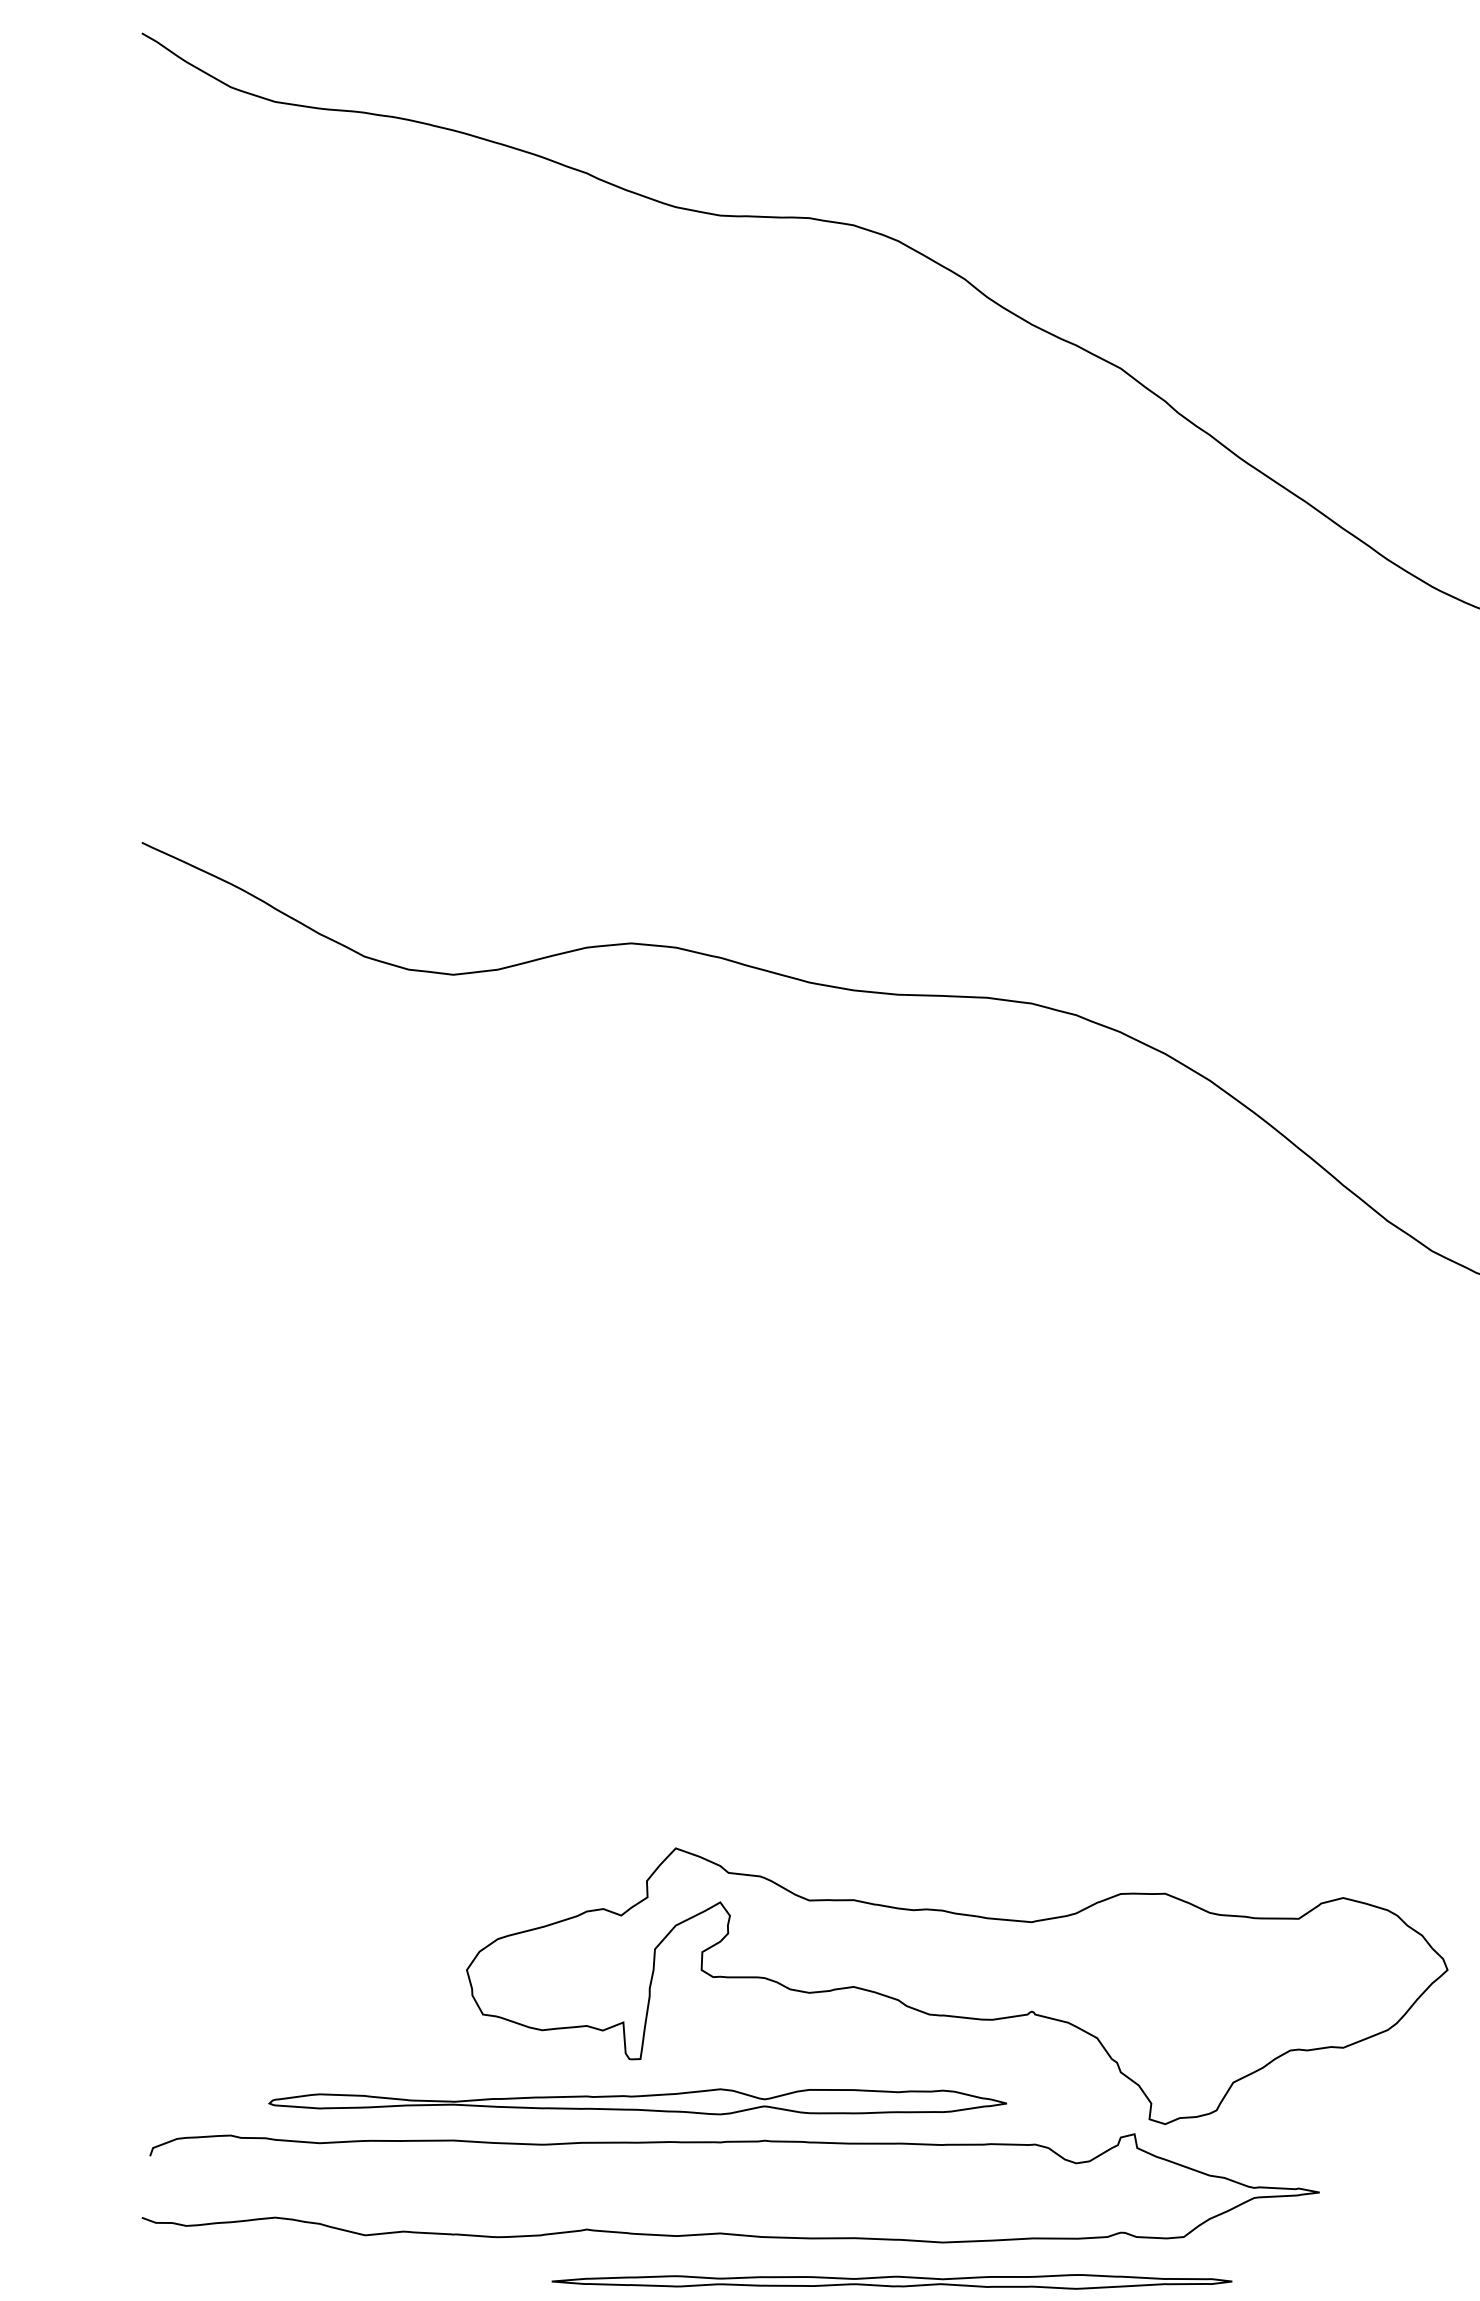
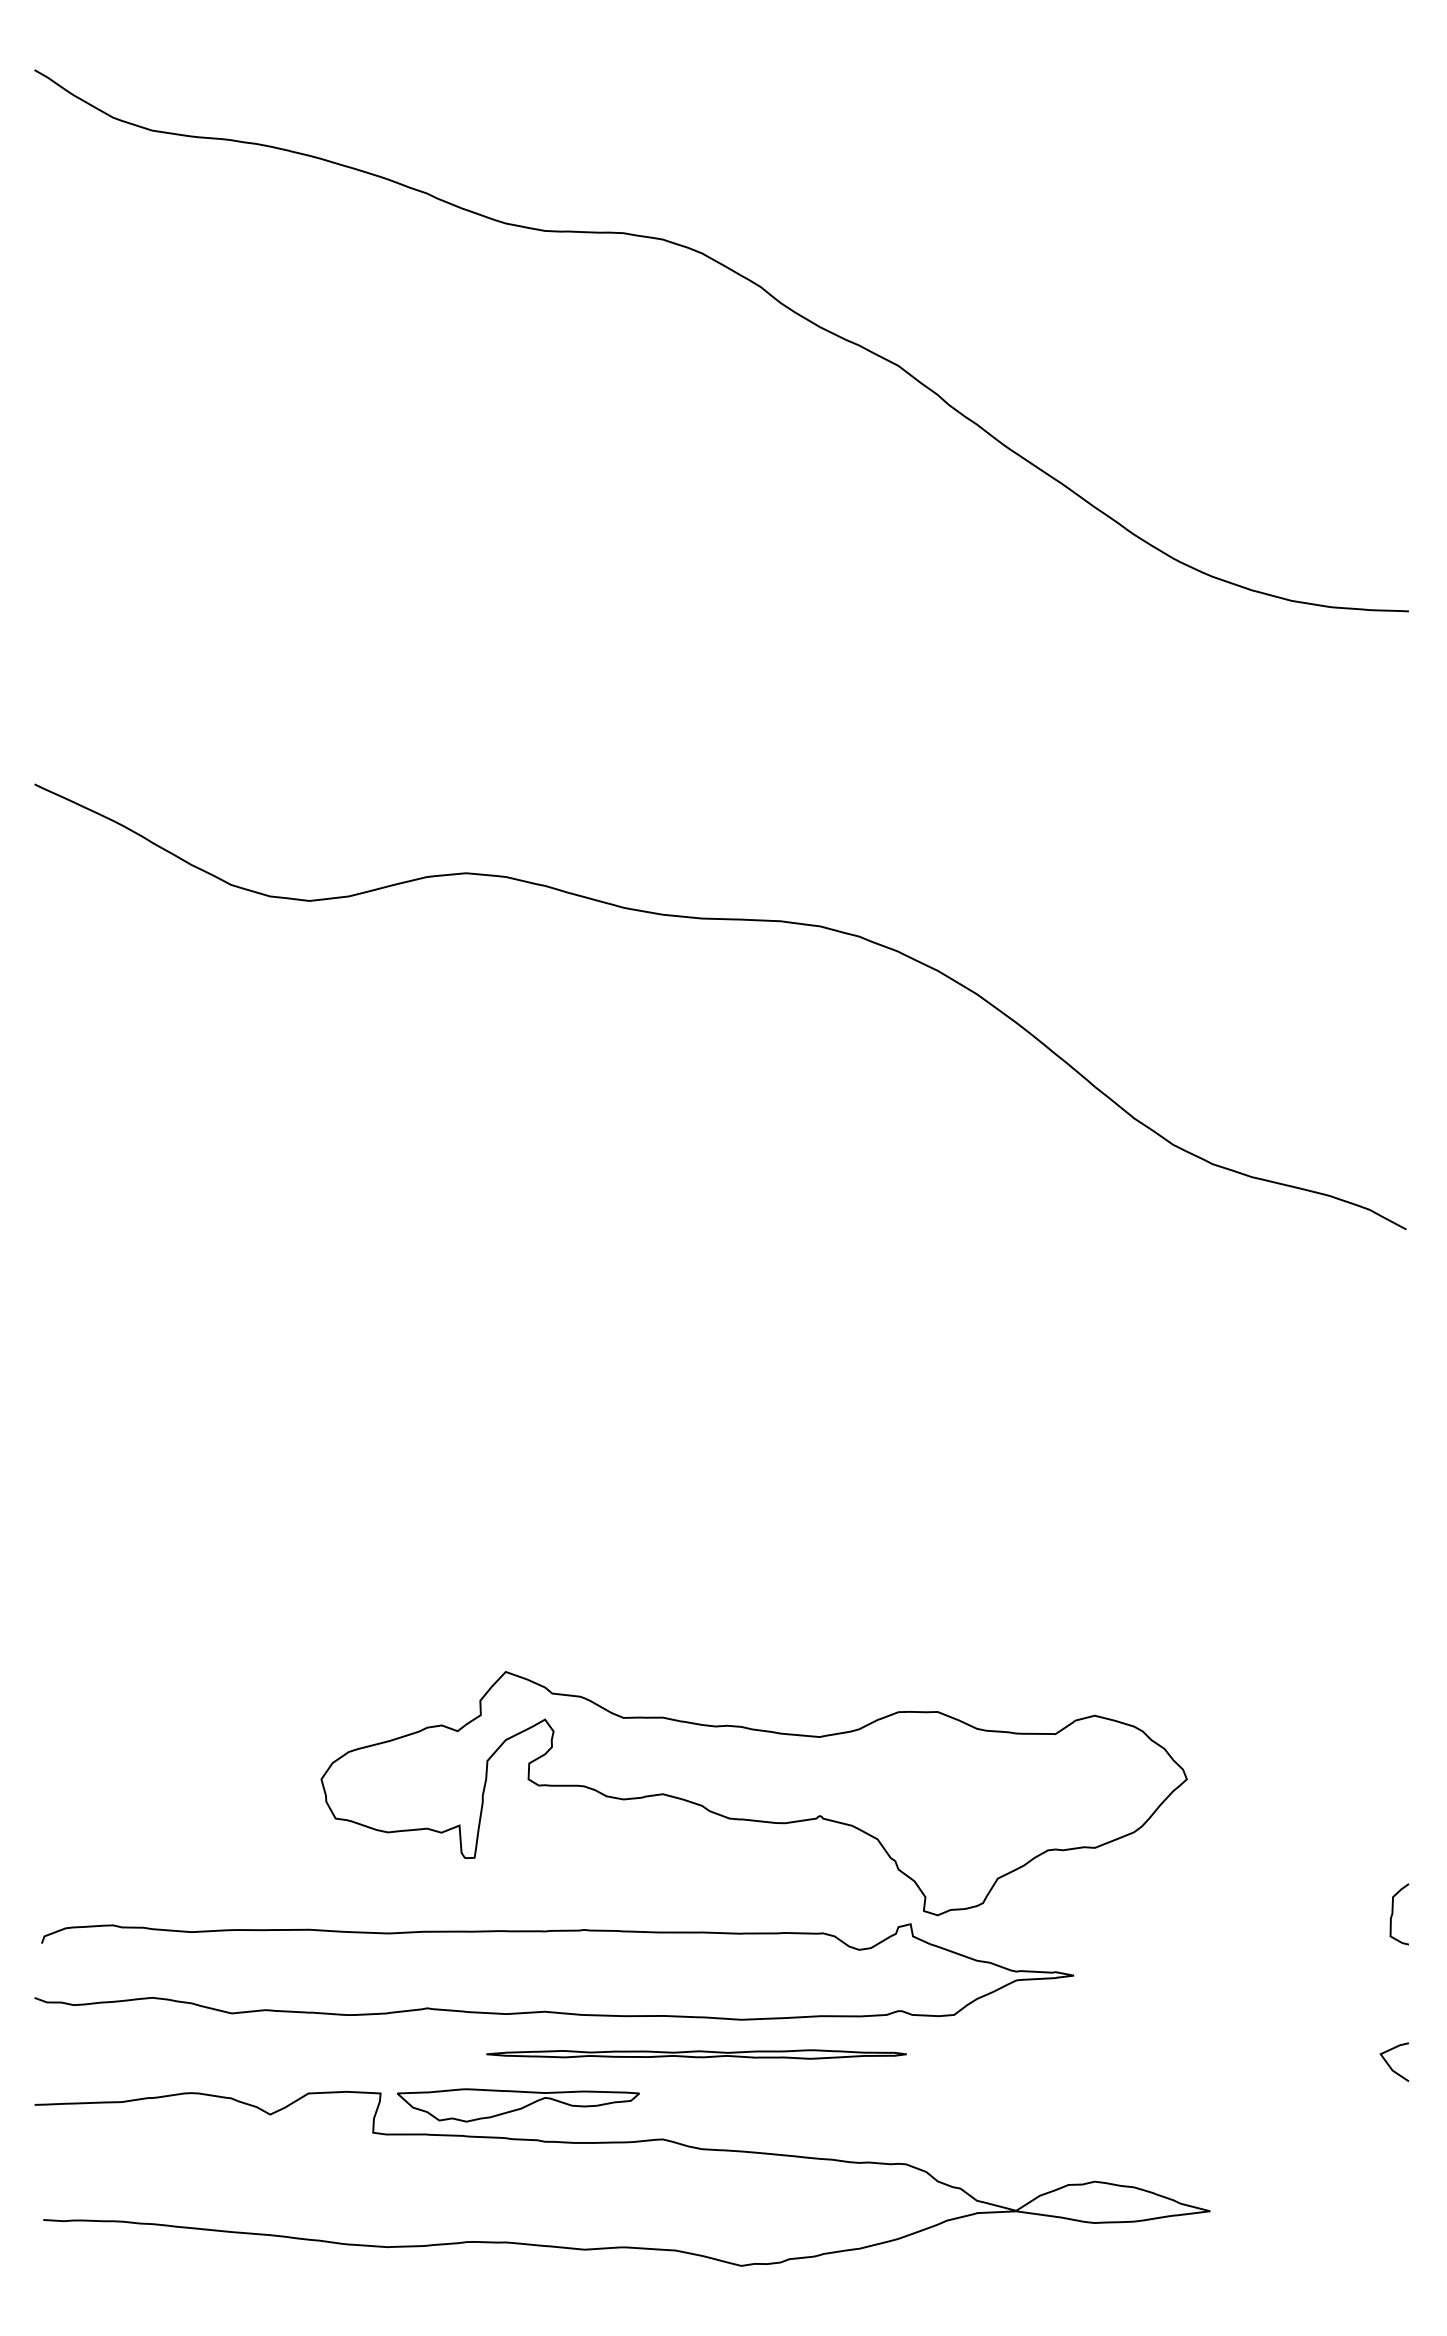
part: (636, 2101) -> (471, 1895), removed
part: (891, 2281) -> (696, 2054), size x0.7

